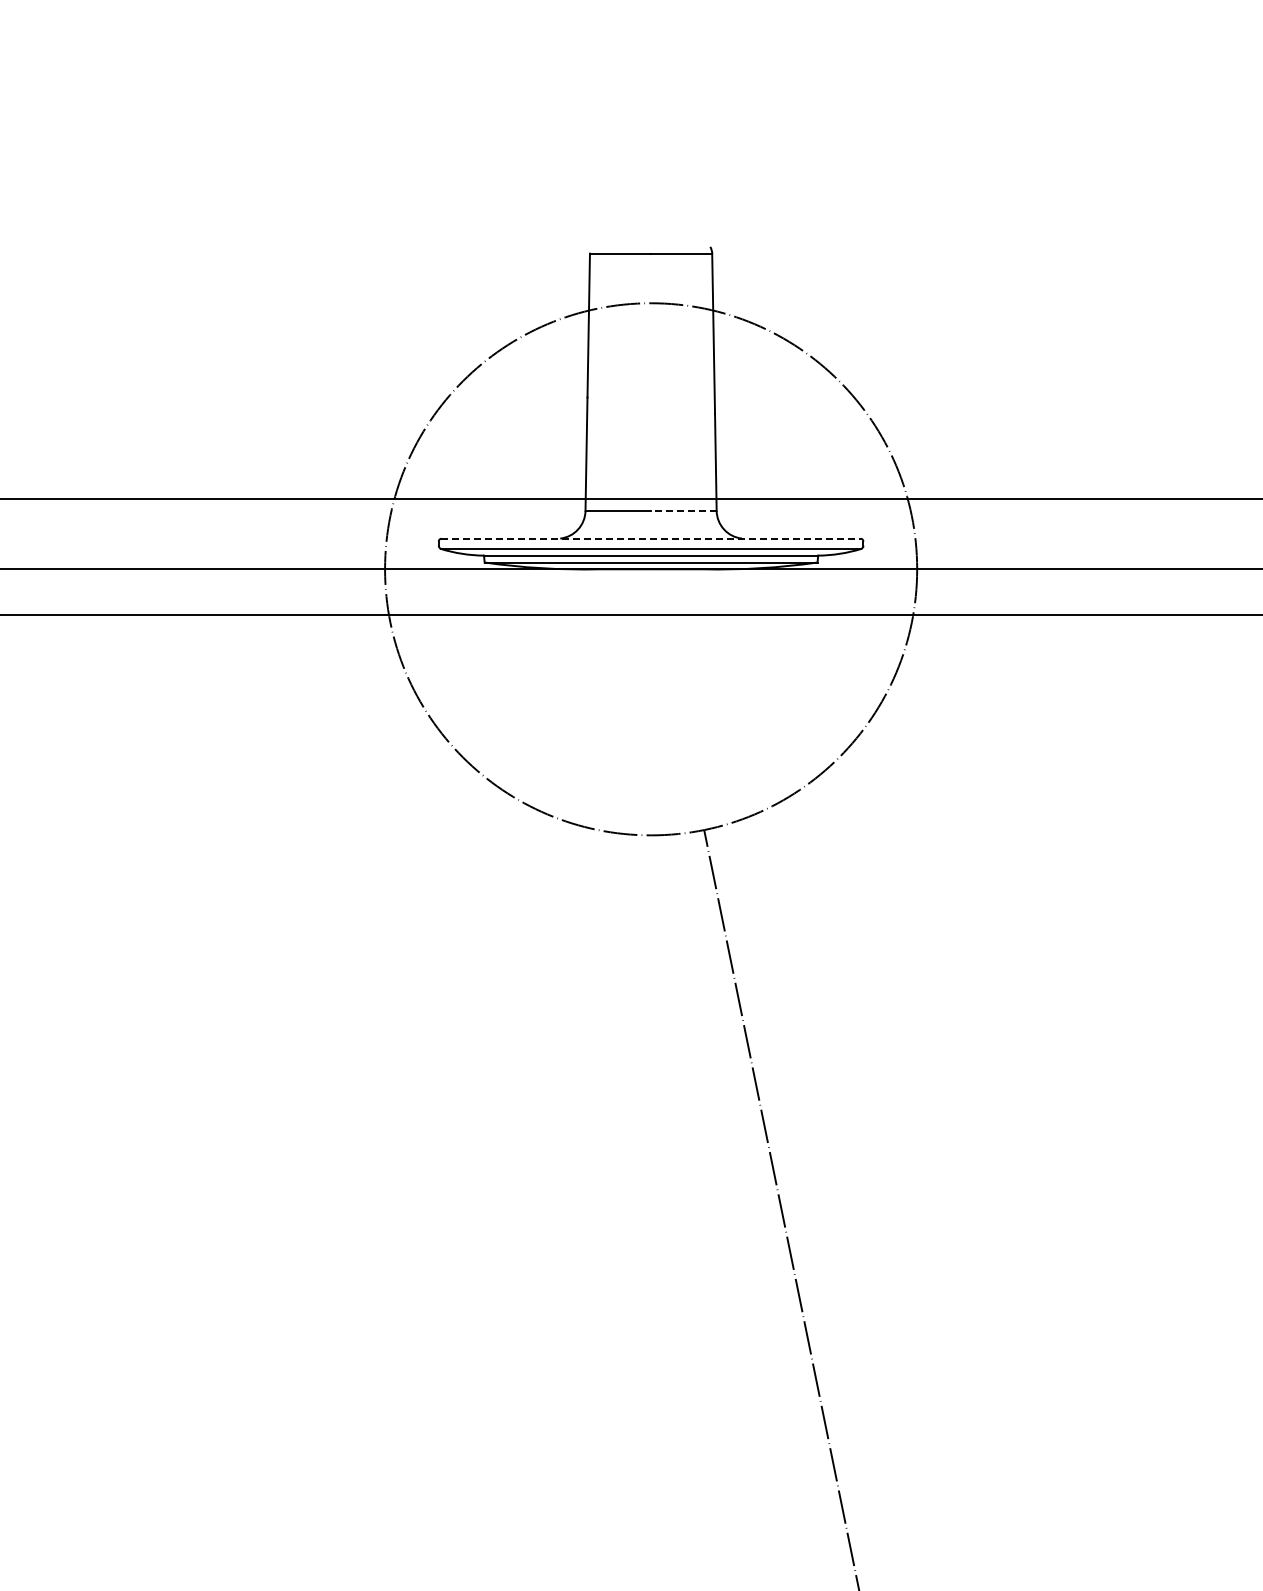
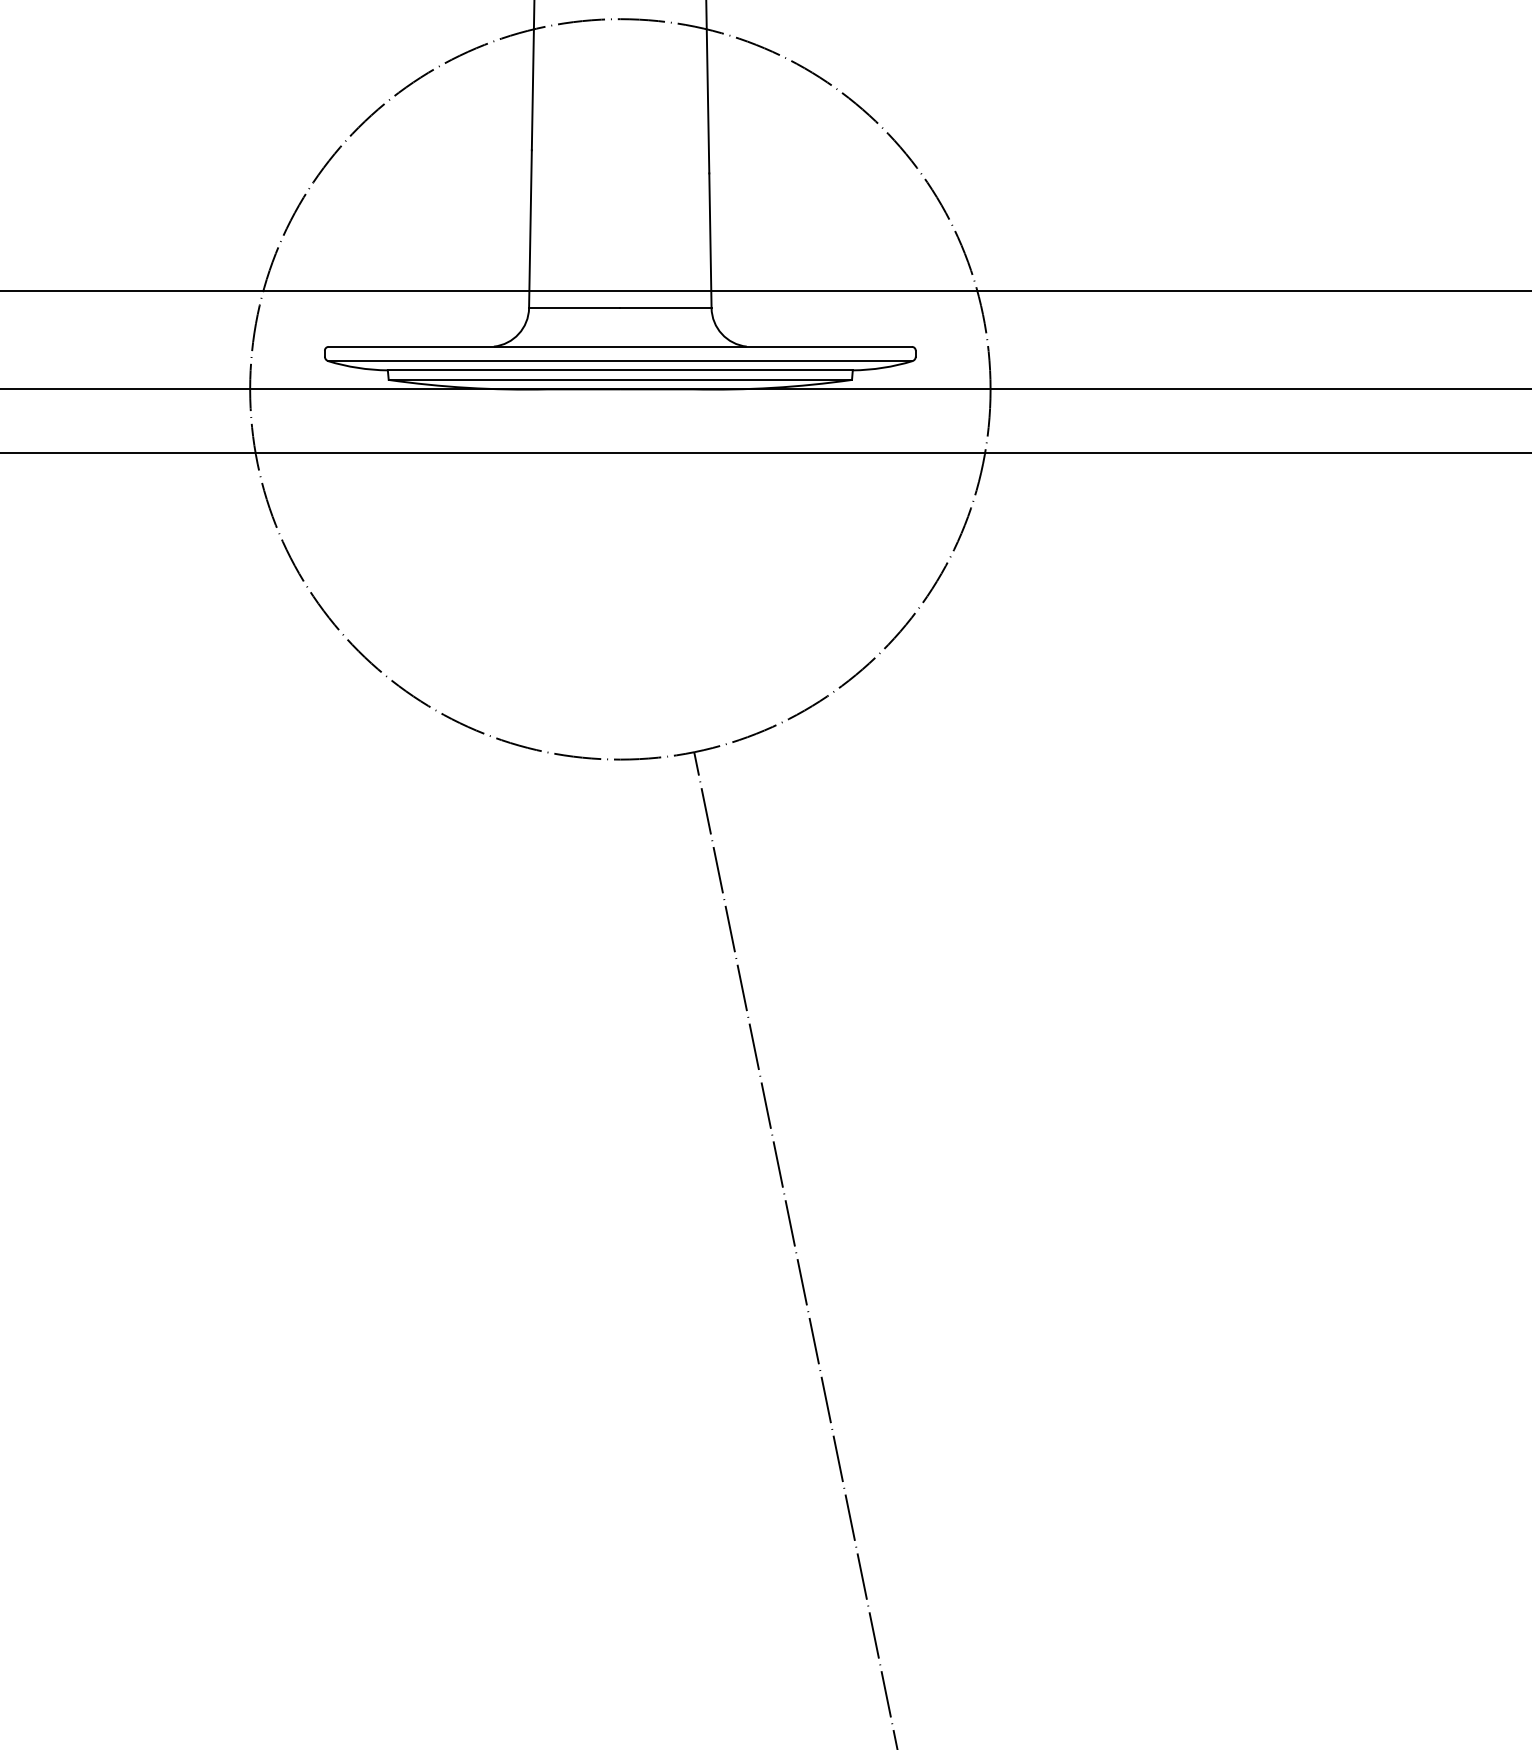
line: (683, 510) -> (665, 307), dashed -> solid
line: (651, 538) -> (620, 346), dashed -> solid

